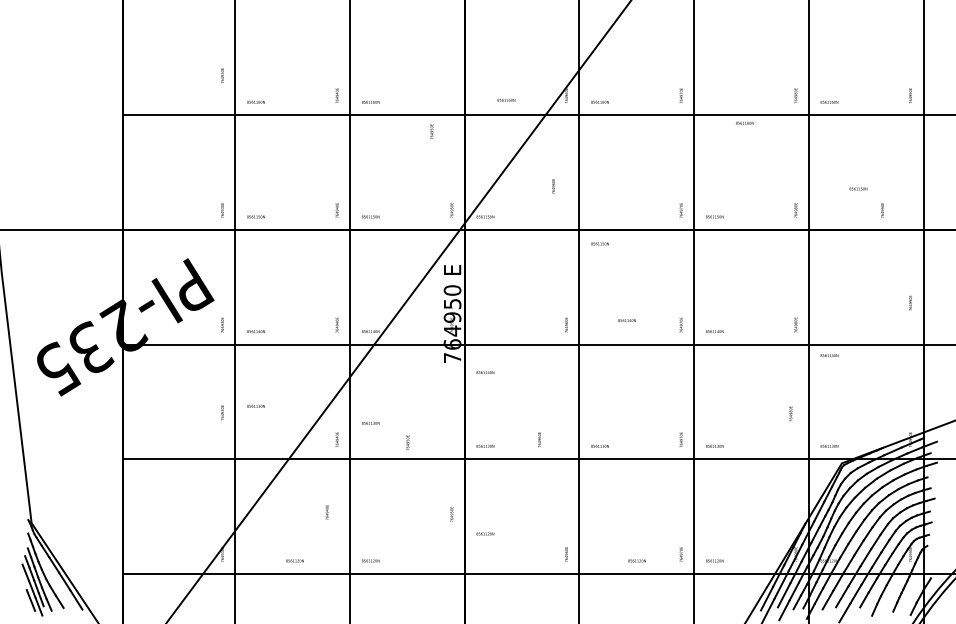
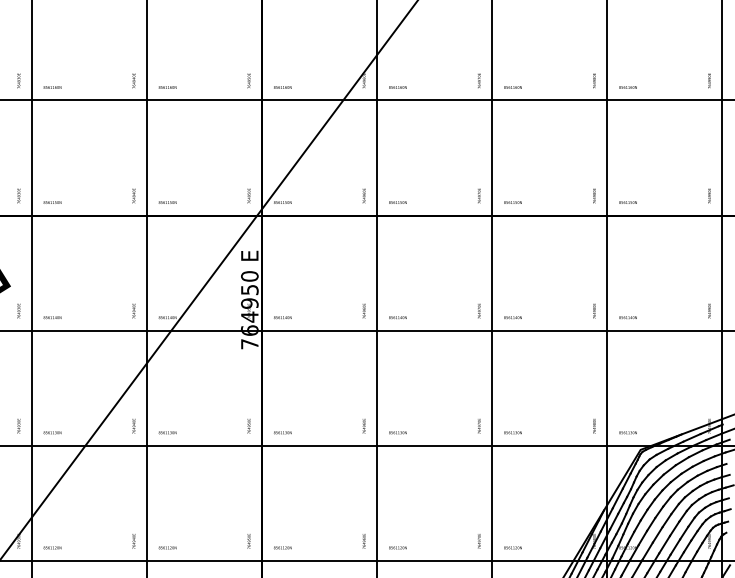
text: (222, 75) -> (18, 80), moved
text: (506, 99) -> (282, 86), moved
text: (744, 122) -> (512, 86), moved
text: (431, 131) -> (248, 80), moved
text: (553, 186) -> (364, 196), moved
text: (858, 188) -> (628, 202), moved
text: (882, 210) -> (709, 196), moved
text: (599, 243) -> (397, 202), moved
text: (910, 302) -> (709, 310), moved
text: (626, 320) -> (397, 317), moved
text: (829, 355) -> (628, 317), moved
text: (485, 372) -> (282, 317), moved
text: (255, 406) -> (52, 432), moved
text: (222, 412) -> (18, 425), moved
text: (790, 413) -> (594, 425), moved
text: (370, 423) -> (167, 432), moved
text: (539, 439) -> (364, 425), moved
text: (407, 442) -> (248, 425), moved
text: (326, 512) -> (133, 541), moved
text: (451, 514) -> (248, 541), moved
text: (485, 533) -> (282, 547), moved
text: (294, 560) -> (52, 547), moved
text: (636, 560) -> (397, 547), moved

